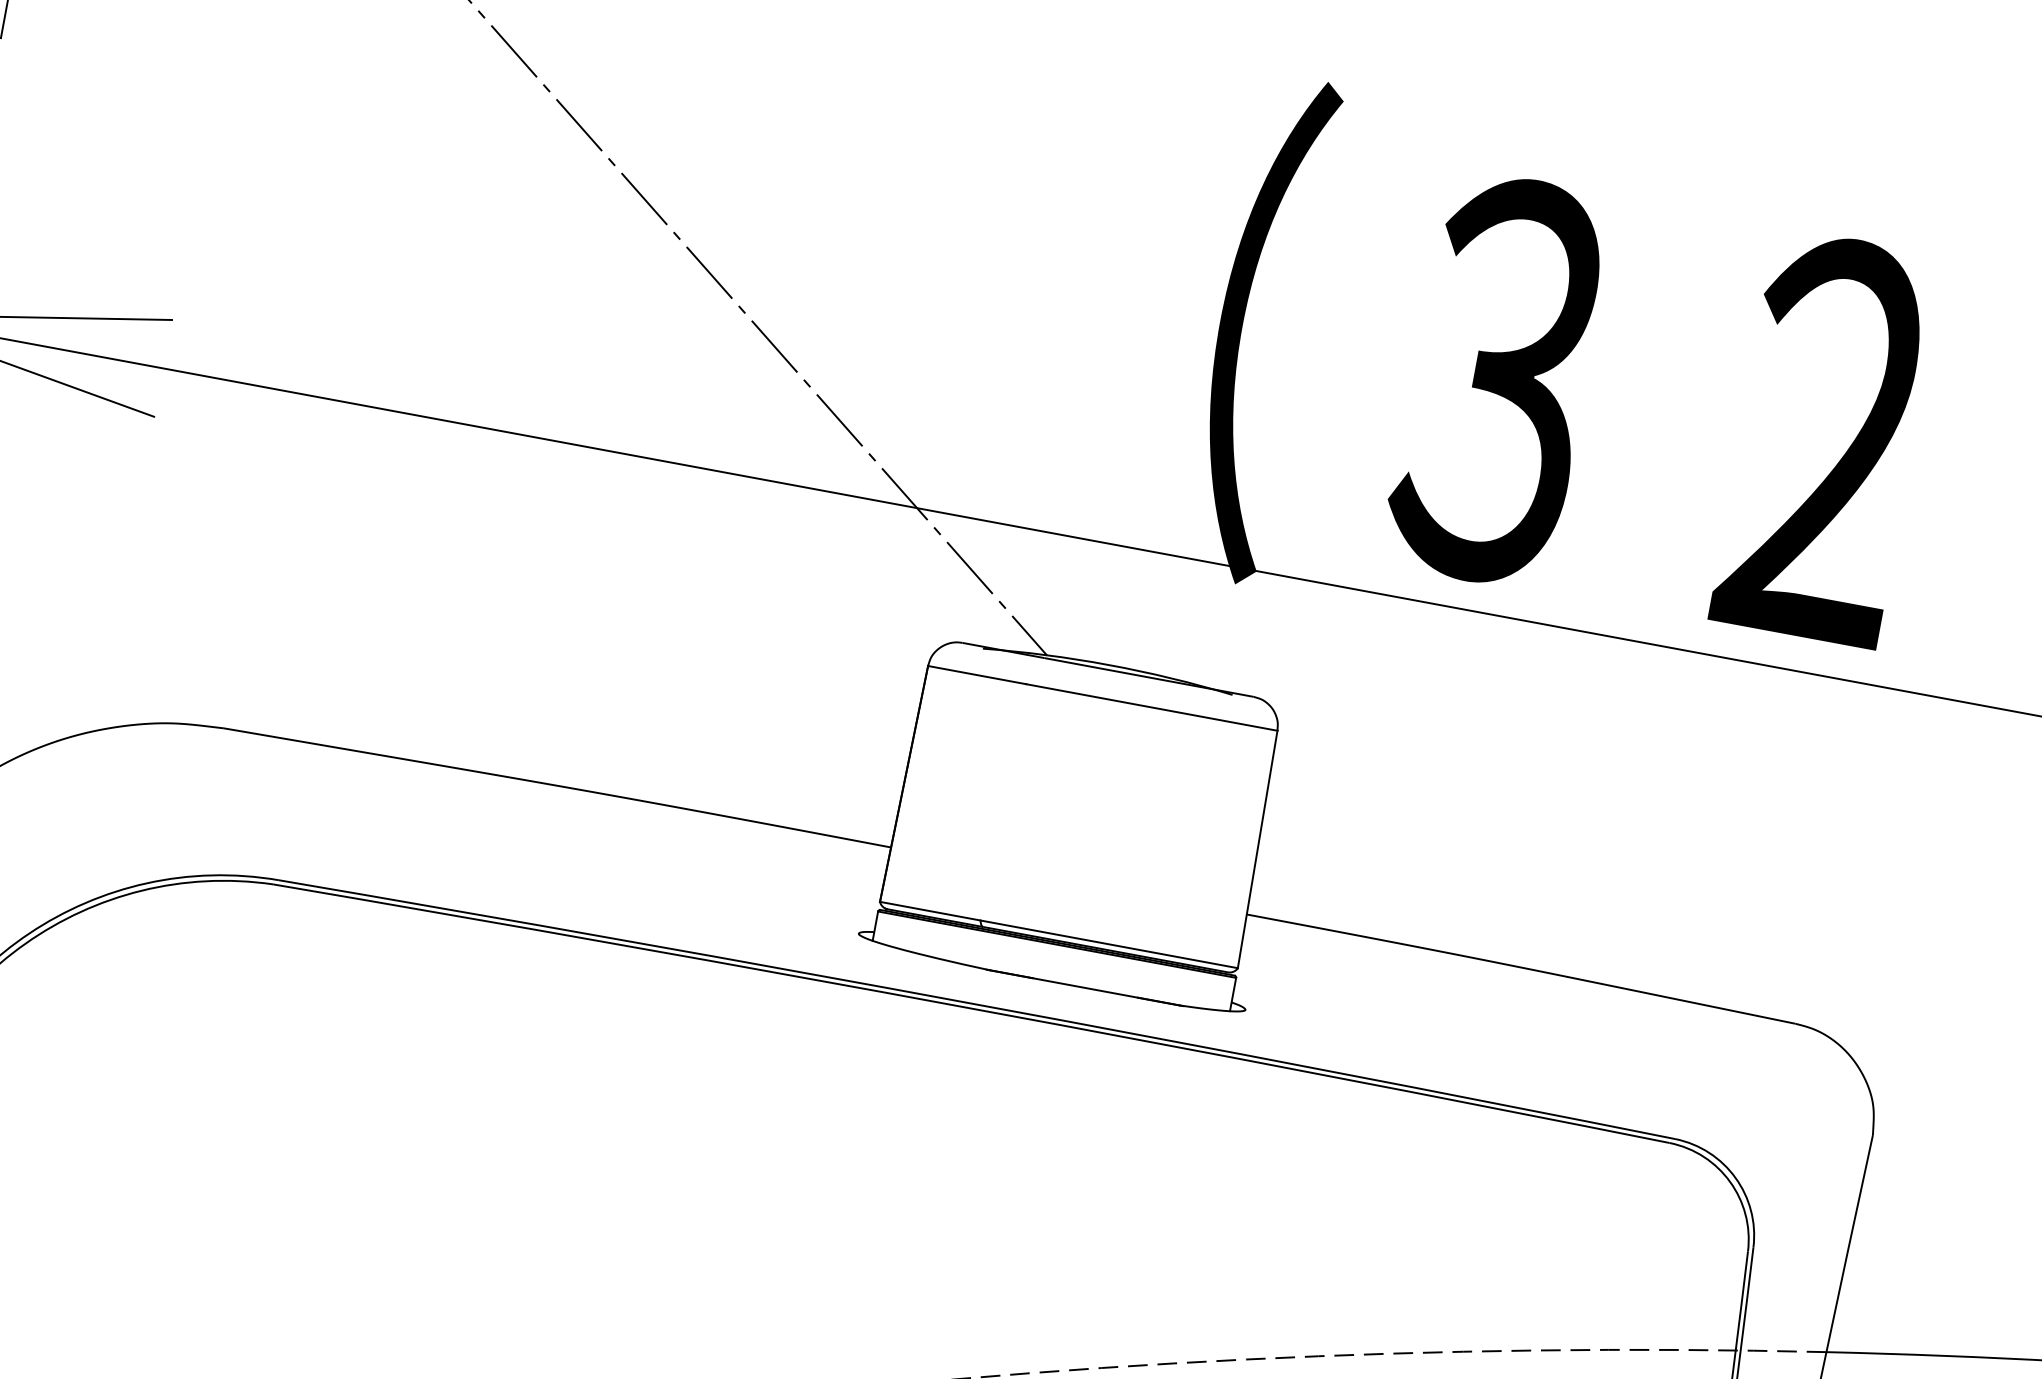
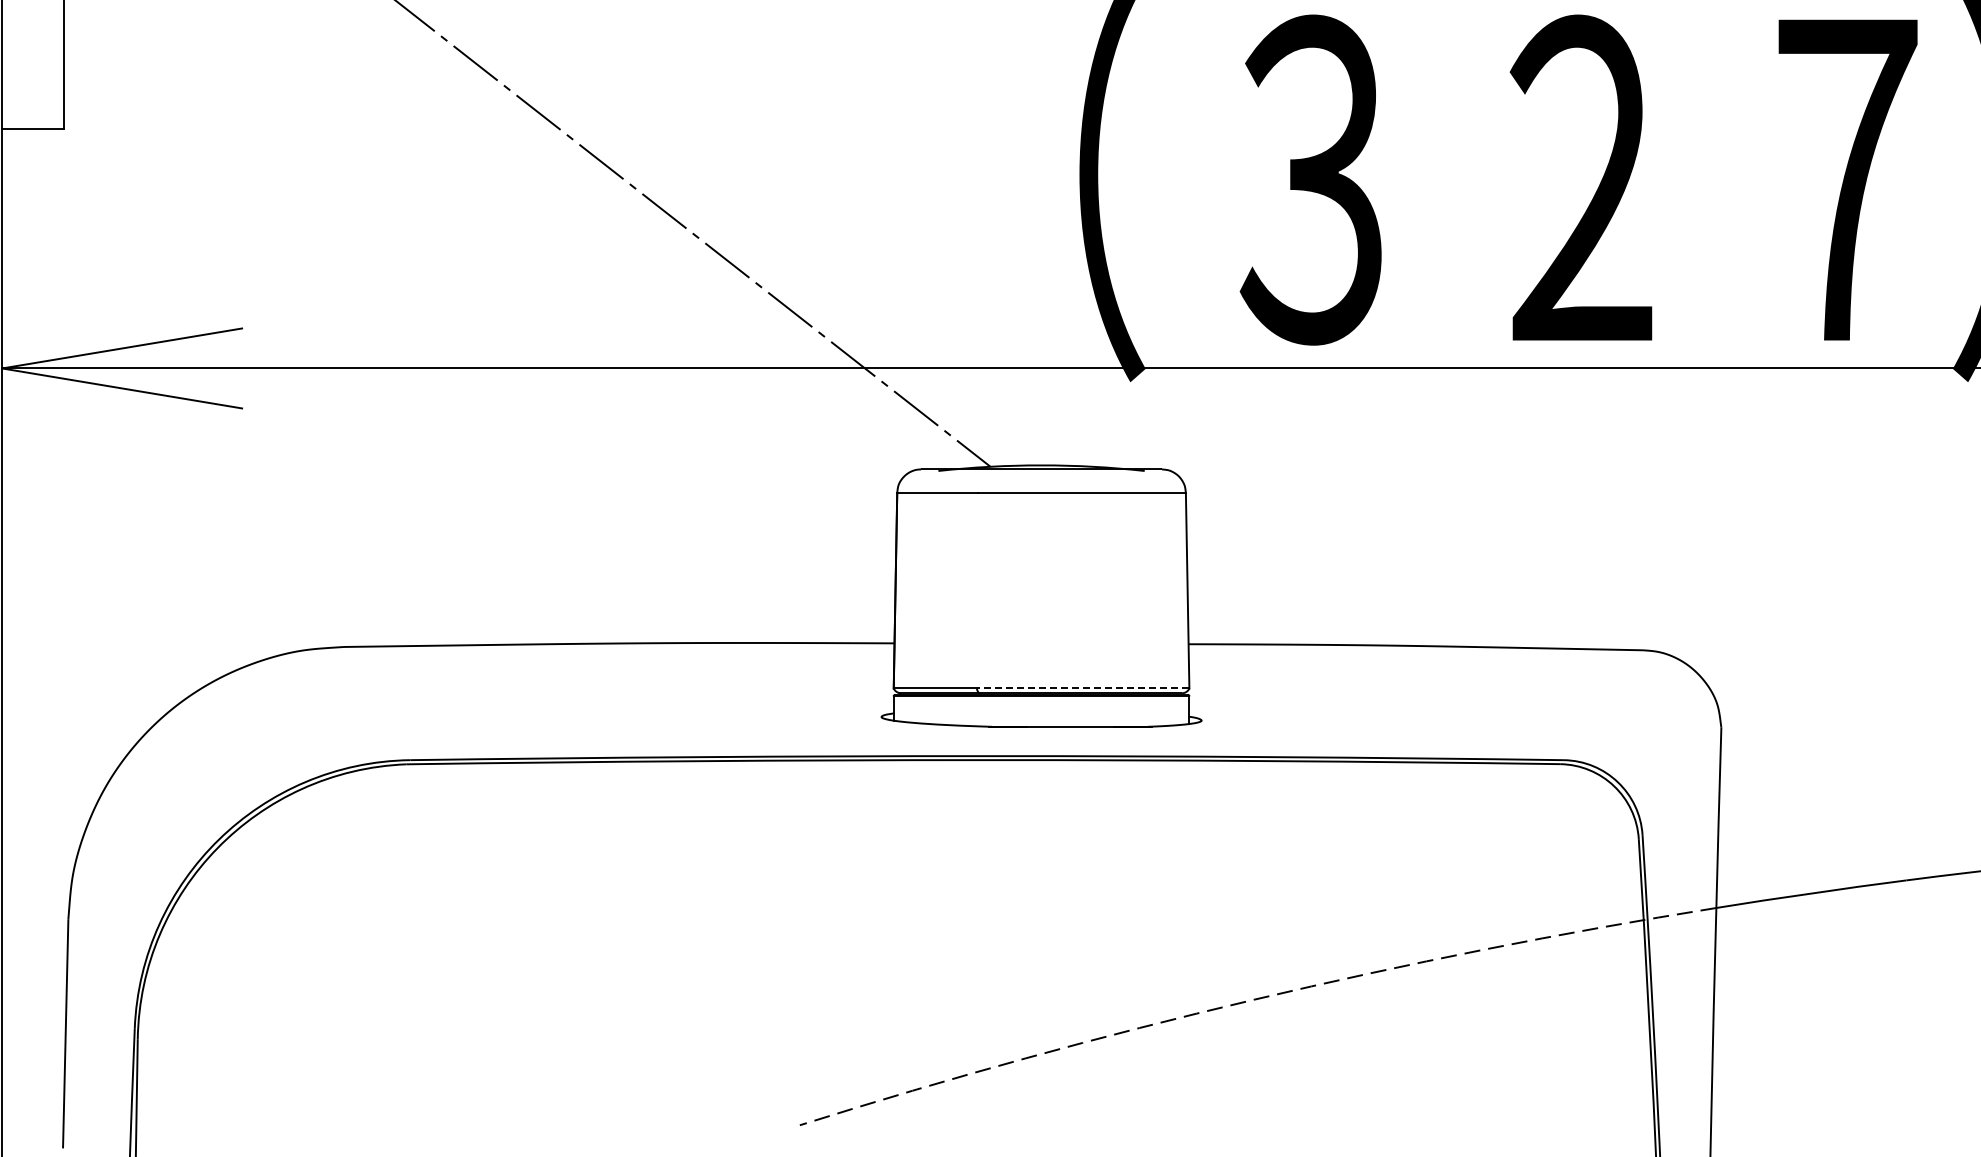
line: (1108, 944) -> (1082, 688), solid -> dashed

